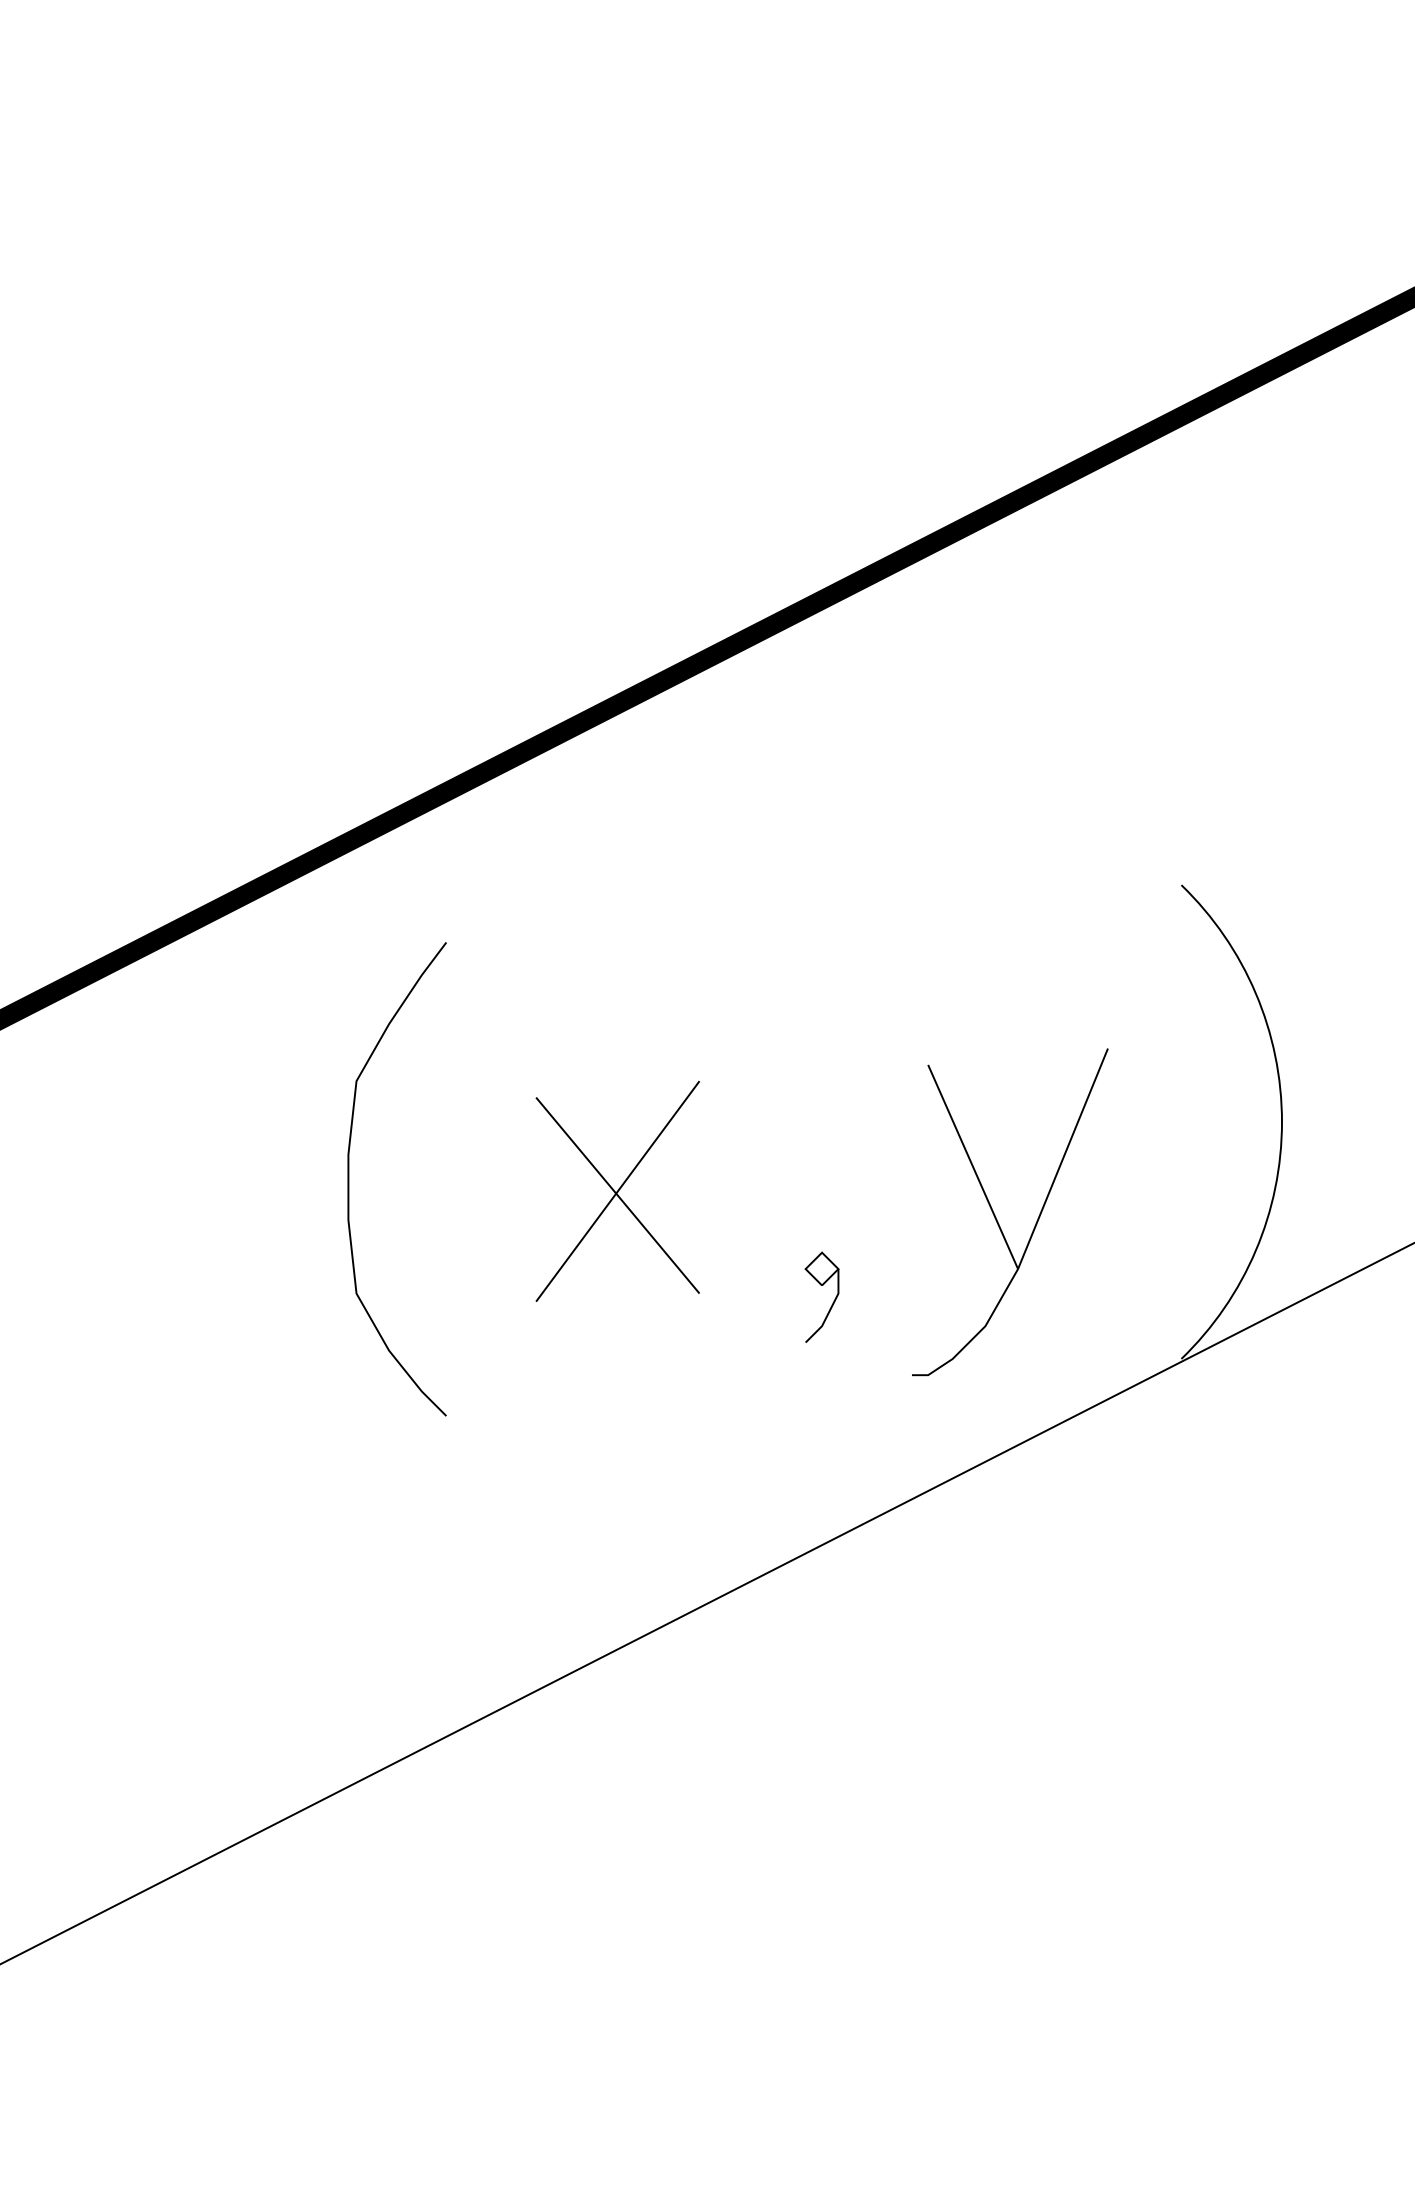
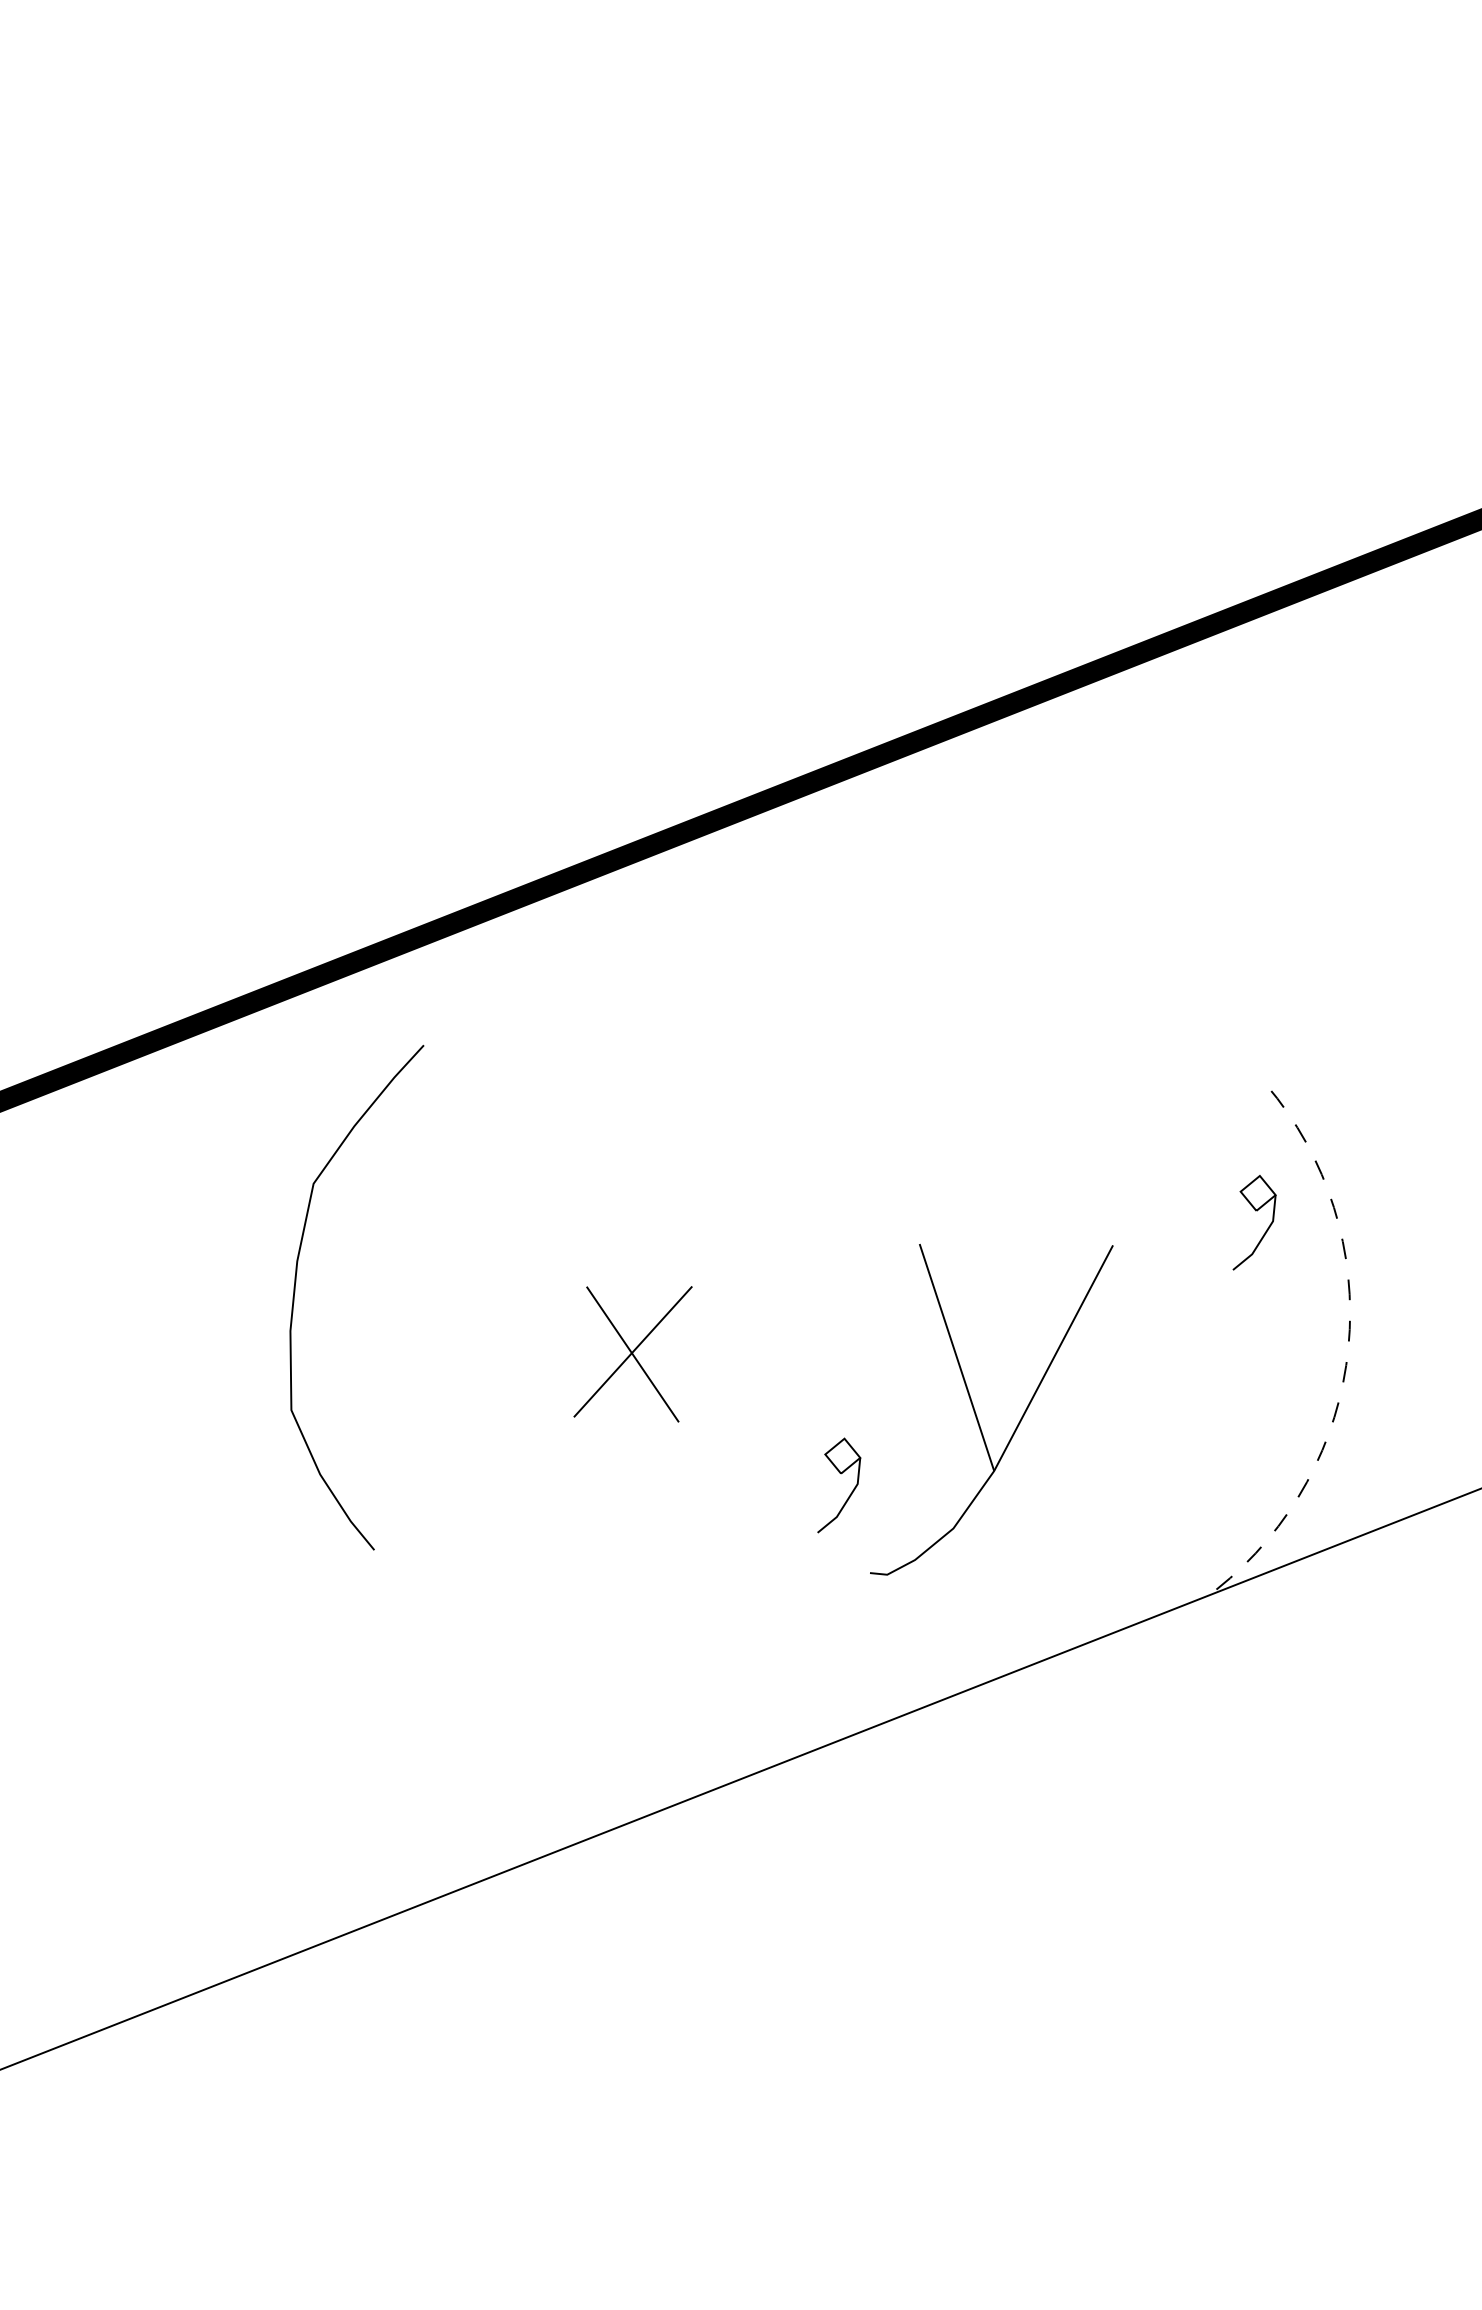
part: (1183, 1003) -> (1255, 1210), added
arc: (1281, 1122) -> (1347, 1347), solid -> dashed
curve: (349, 1179) -> (295, 1287), moved
part: (617, 1190) -> (632, 1351), size x0.6
part: (997, 1219) -> (977, 1416), moved

